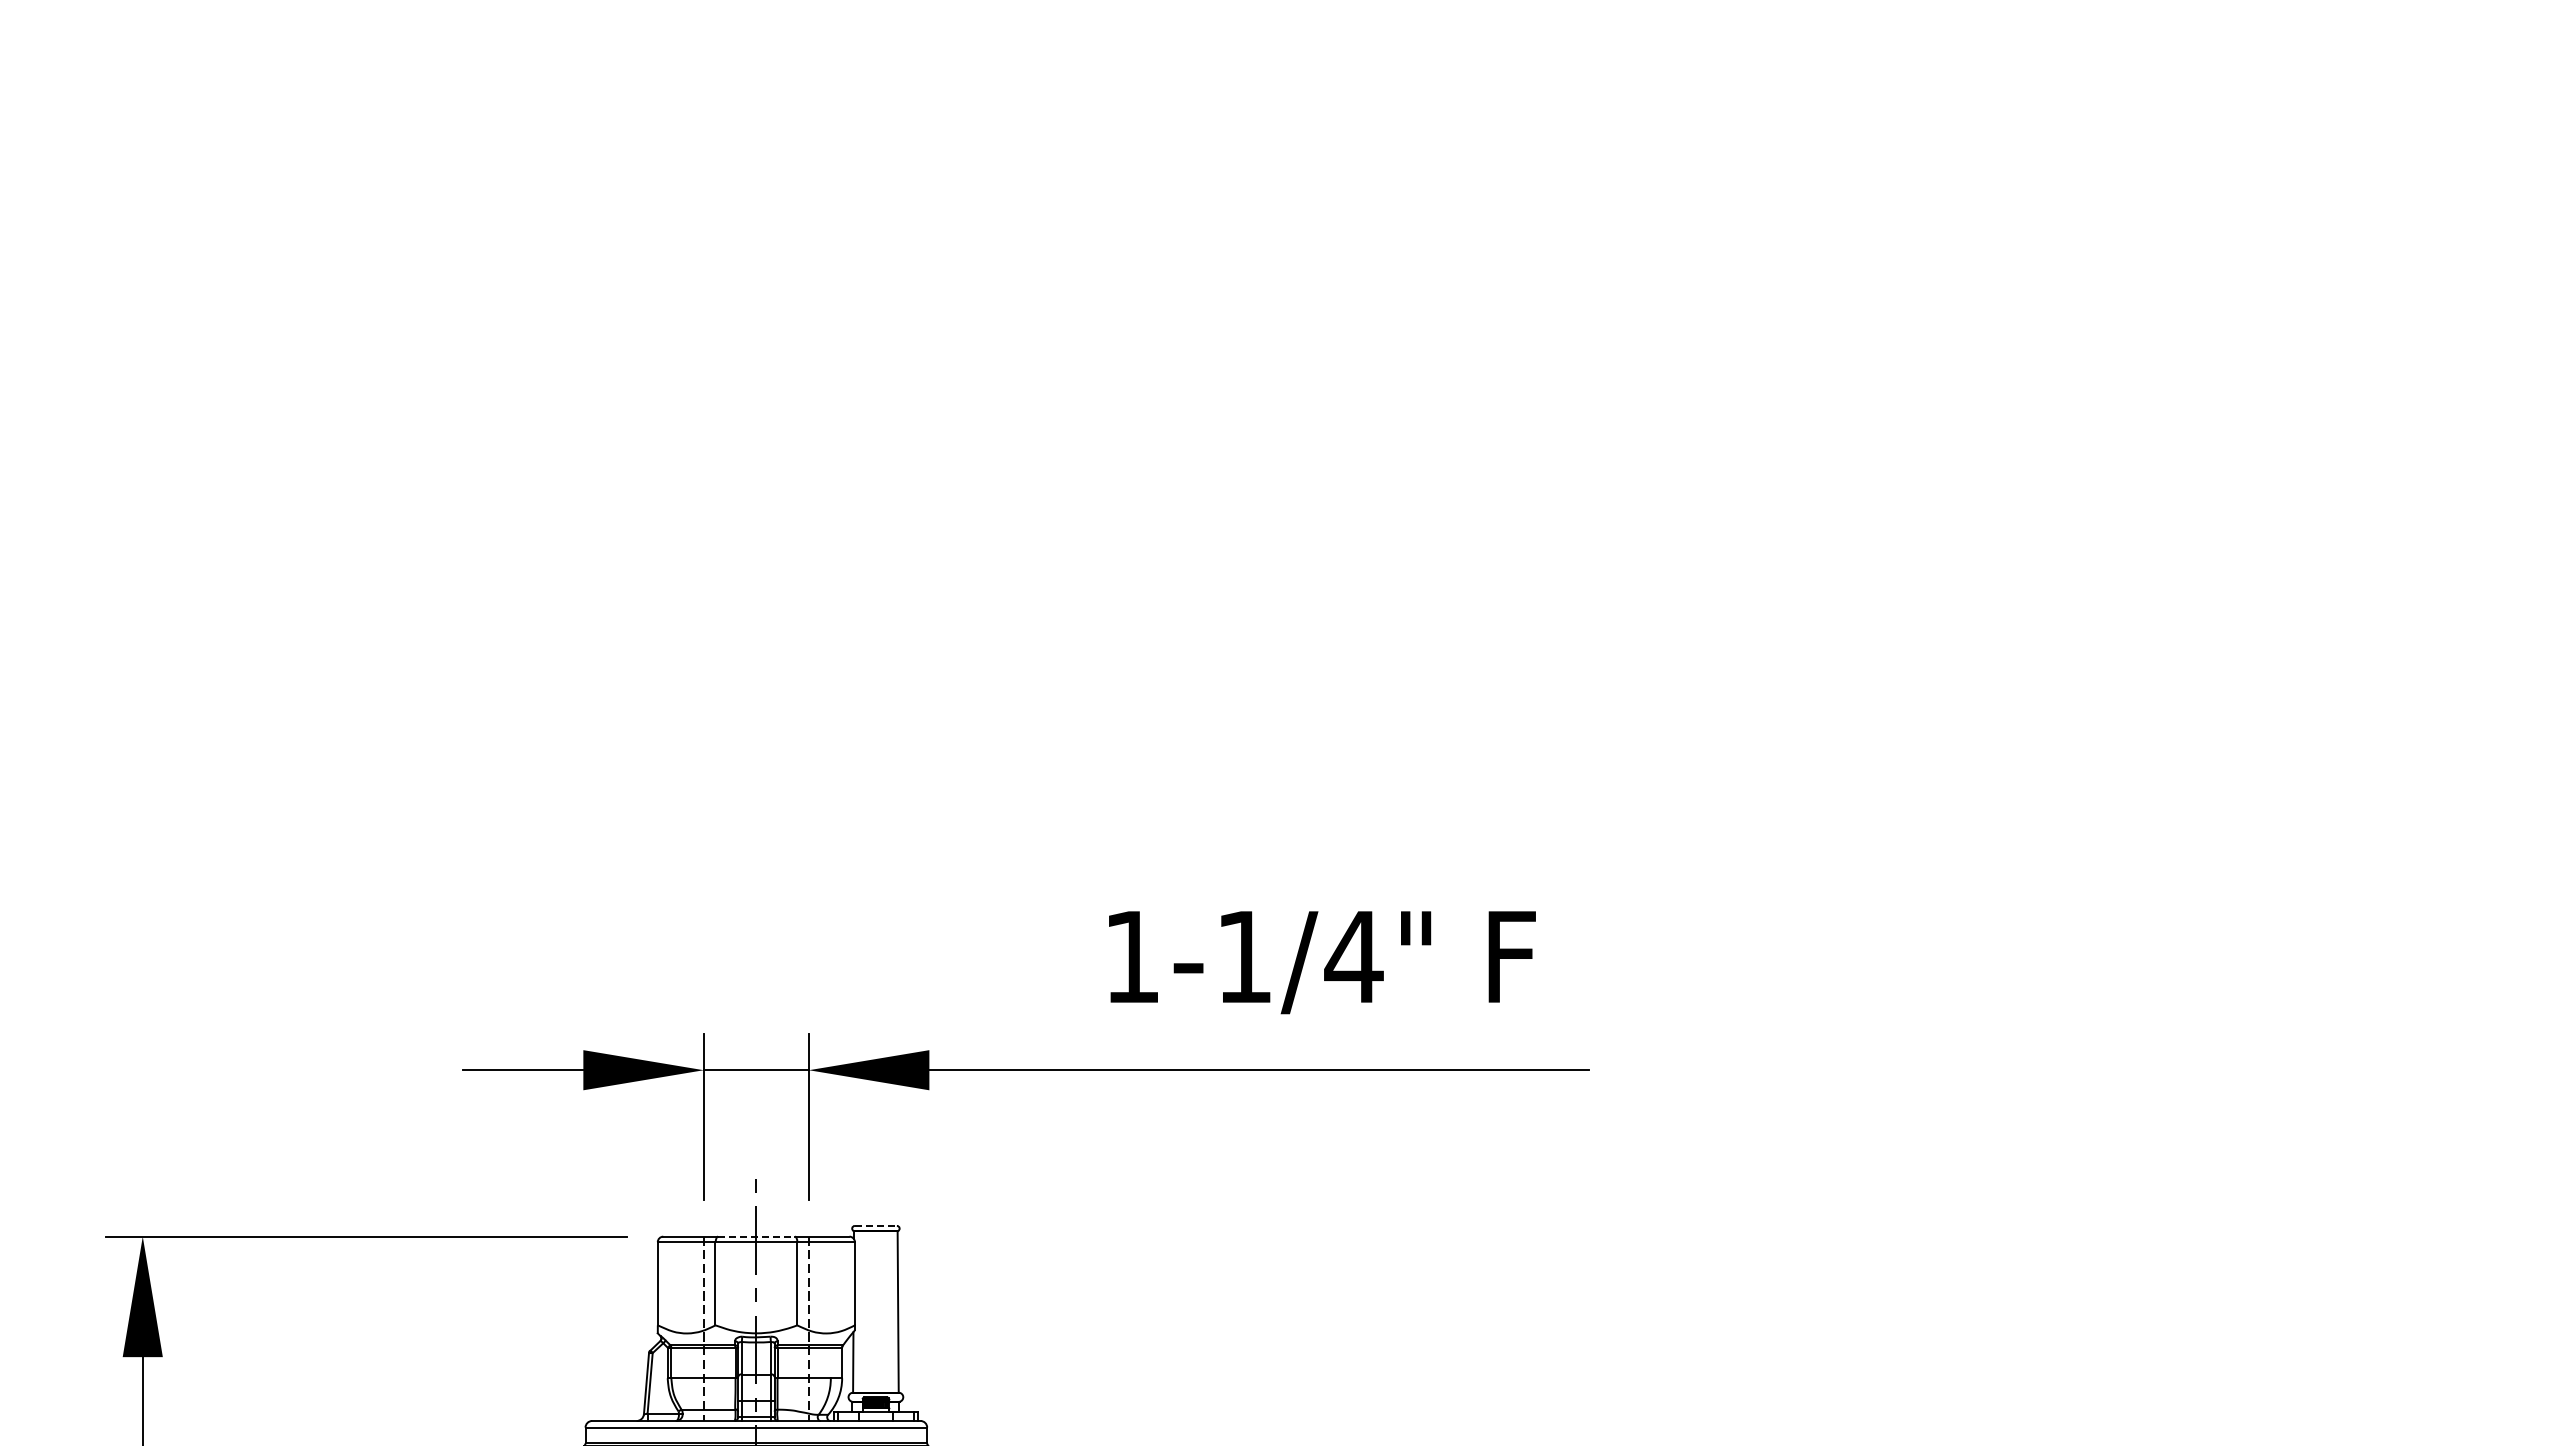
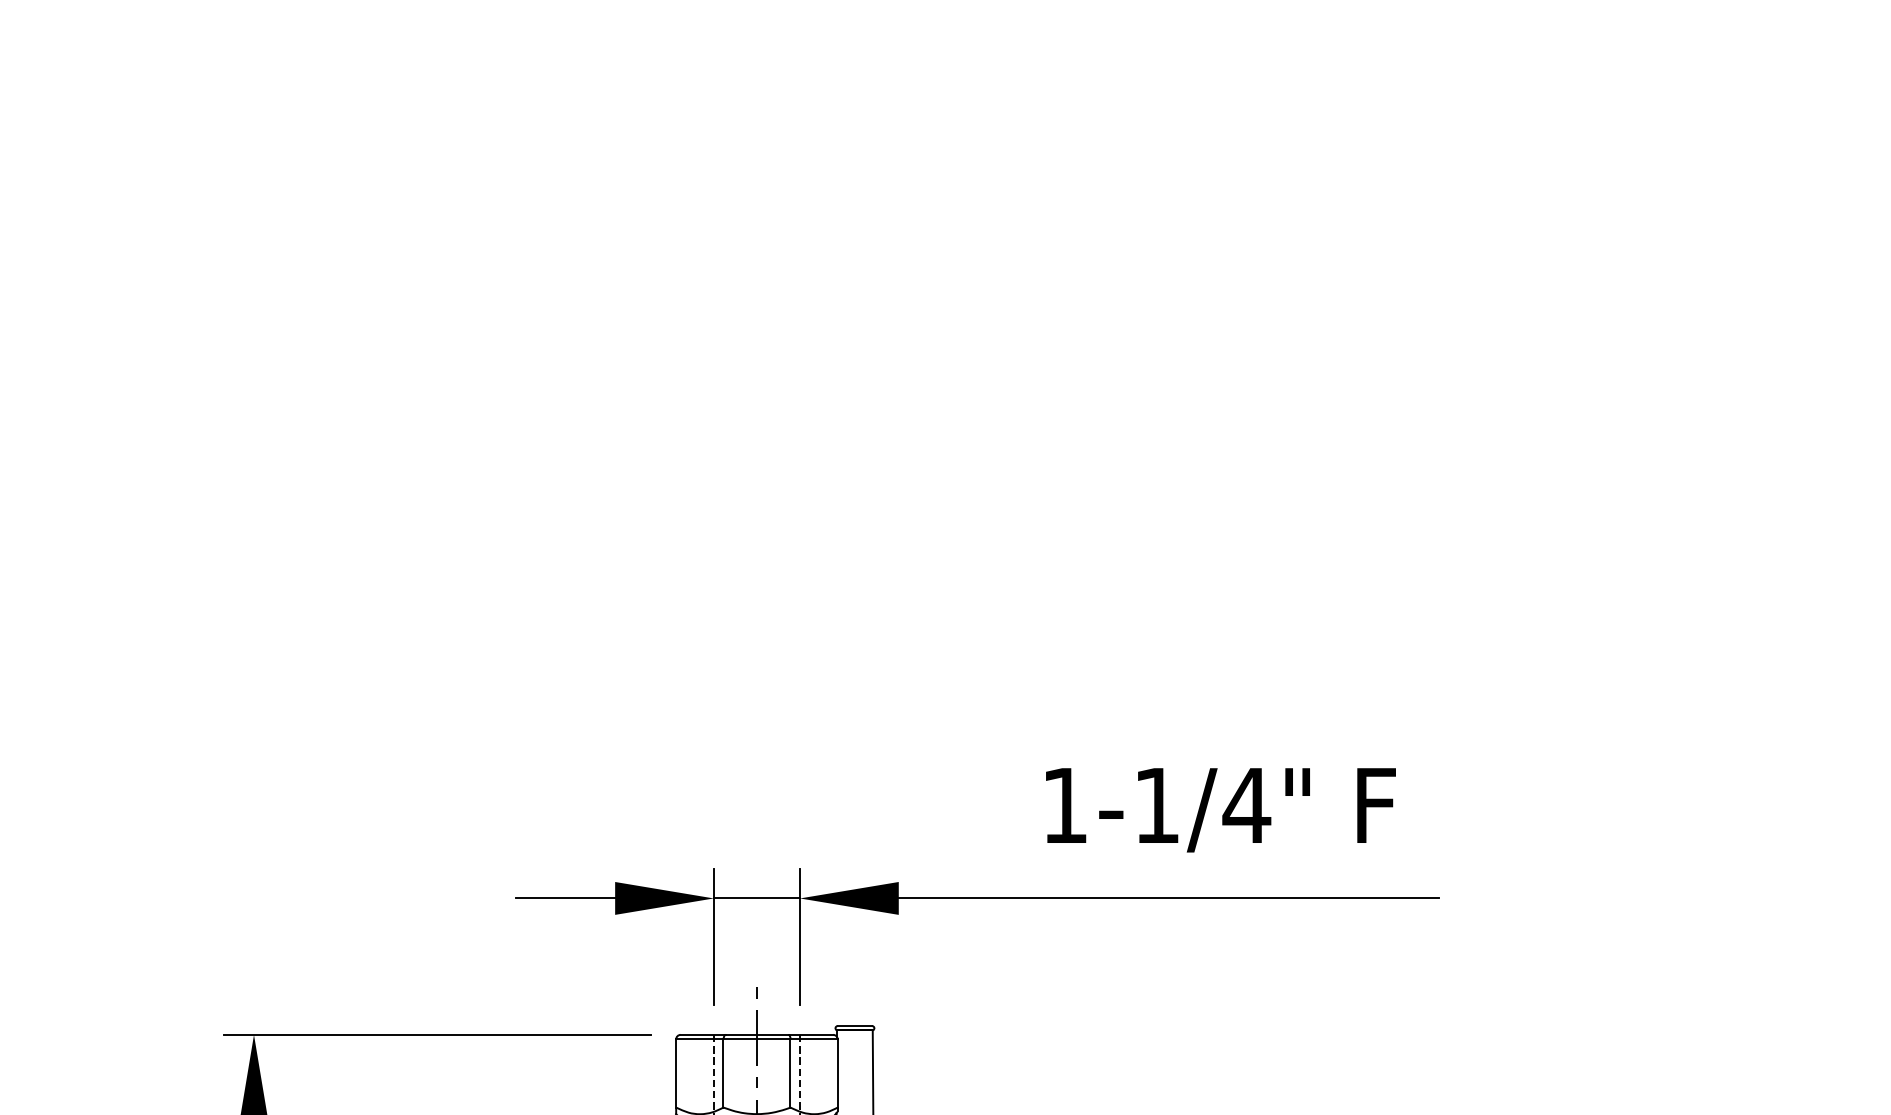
line: (875, 1225) -> (854, 1025), dashed -> solid
line: (756, 1236) -> (757, 1034), dashed -> solid

